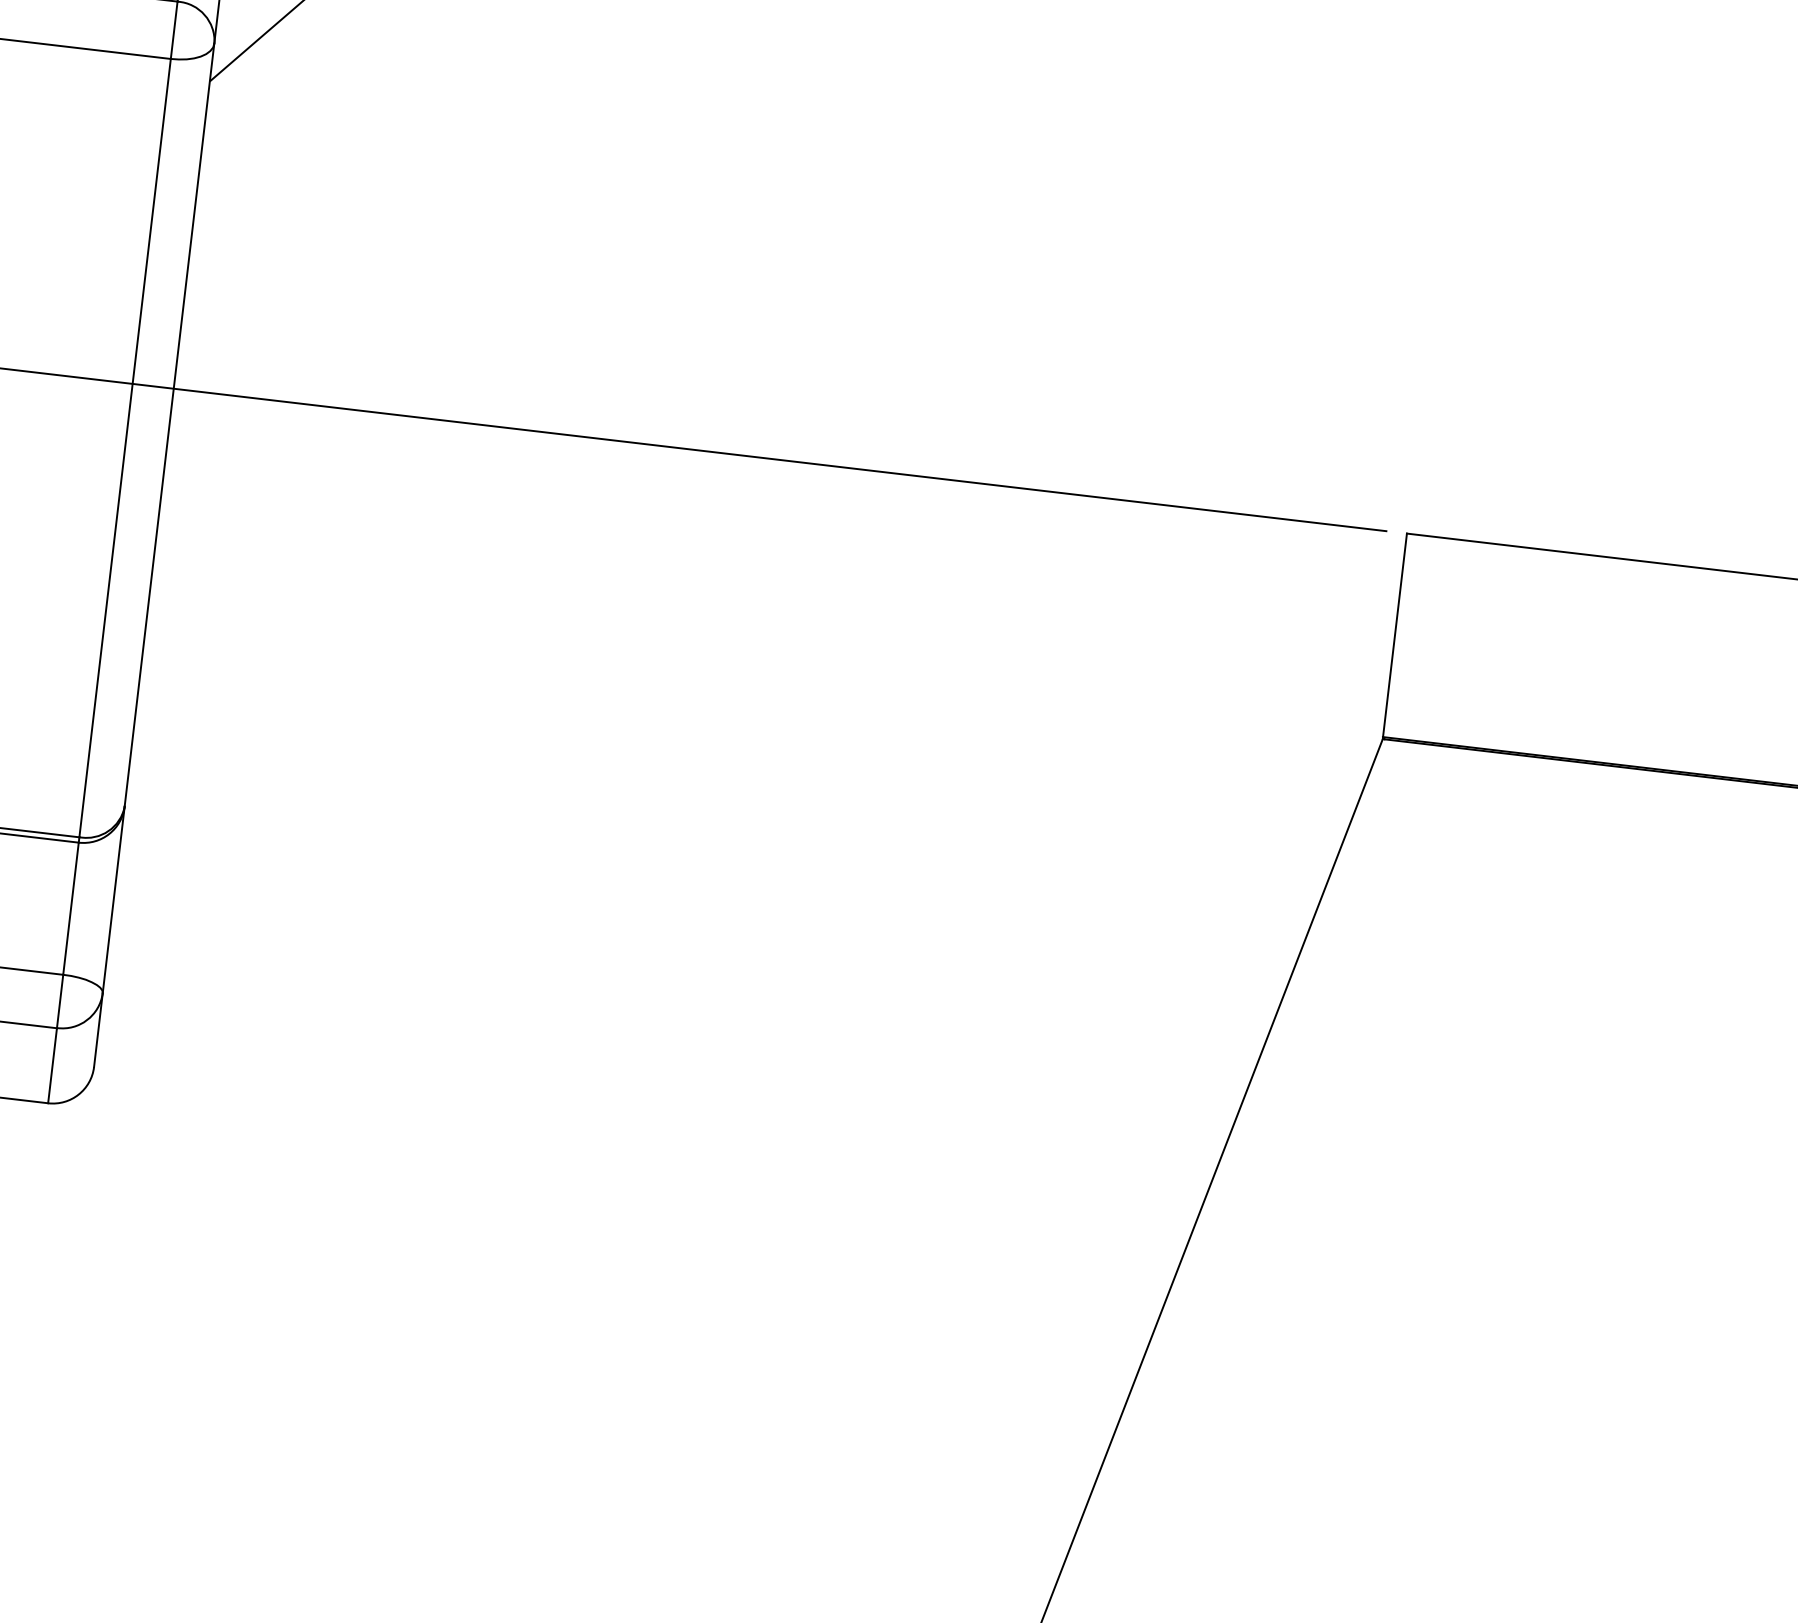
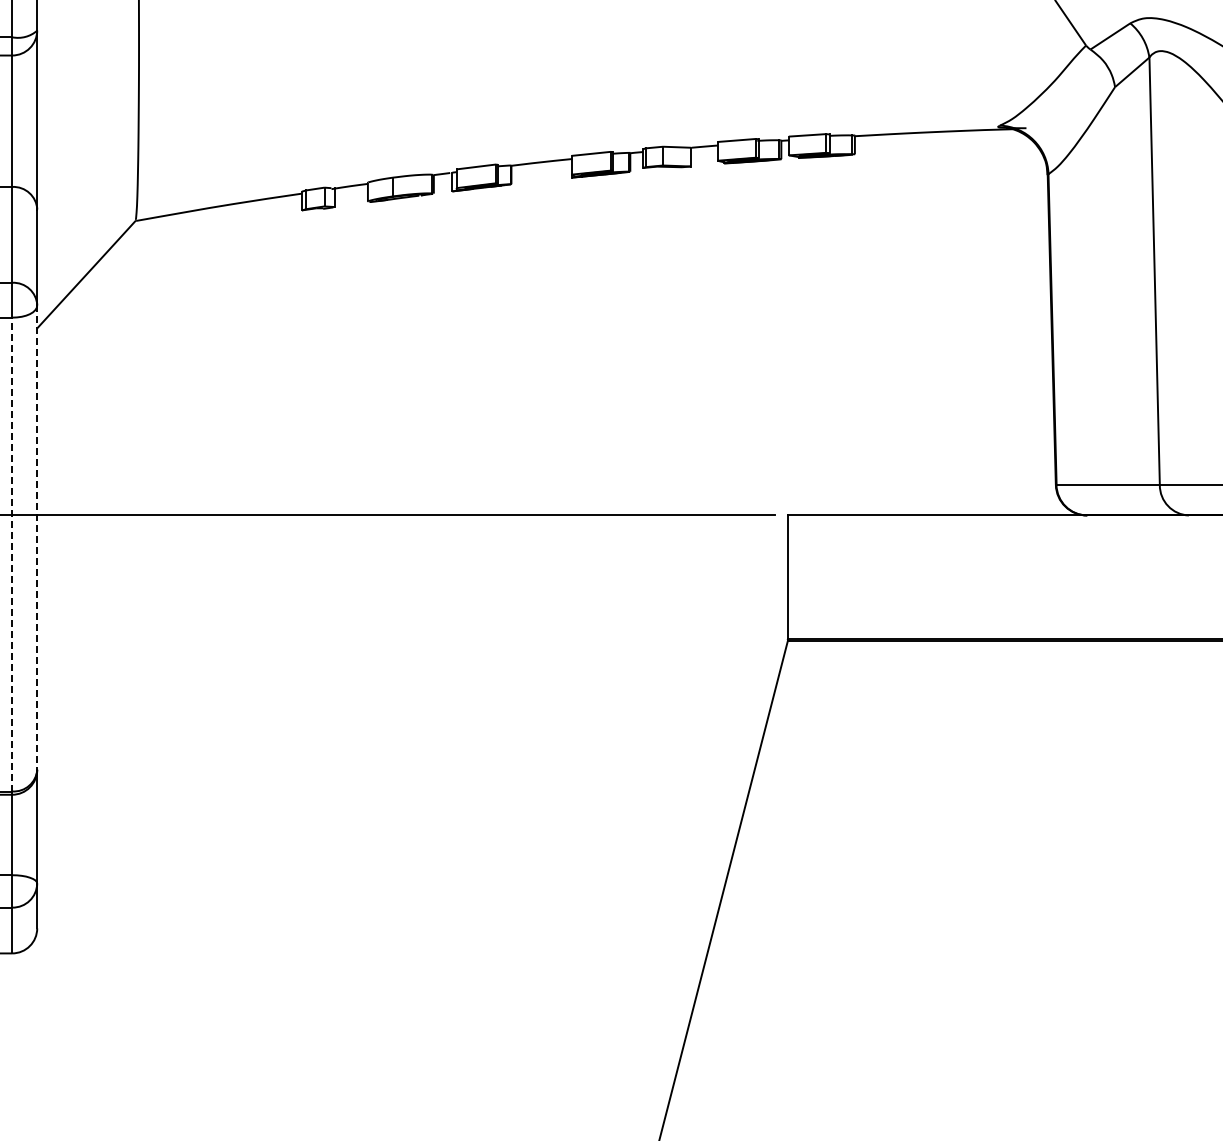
line: (169, 426) -> (37, 538), solid -> dashed
line: (125, 448) -> (12, 554), solid -> dashed

